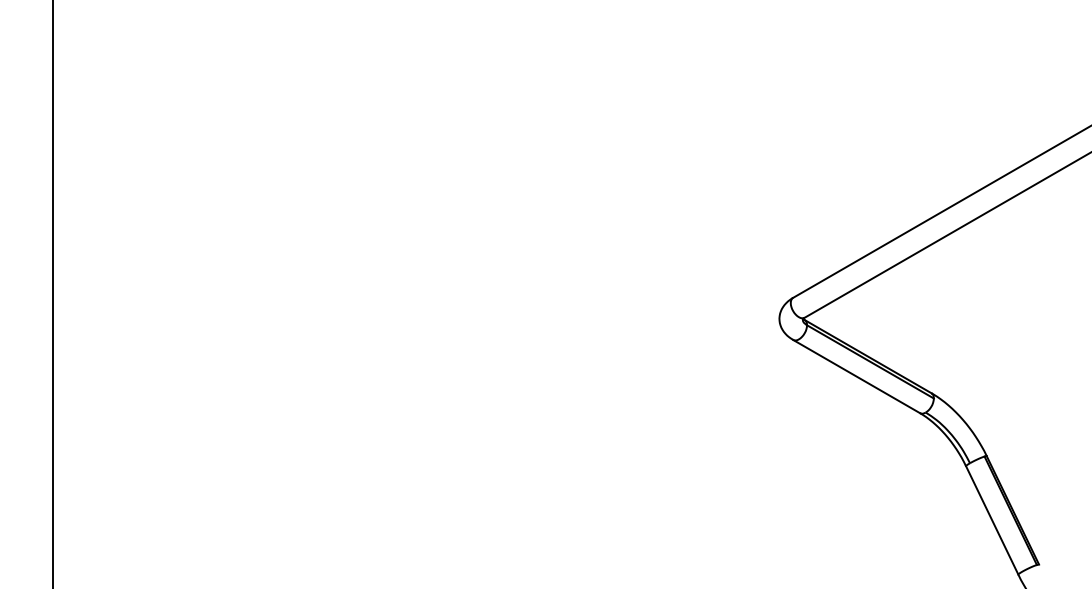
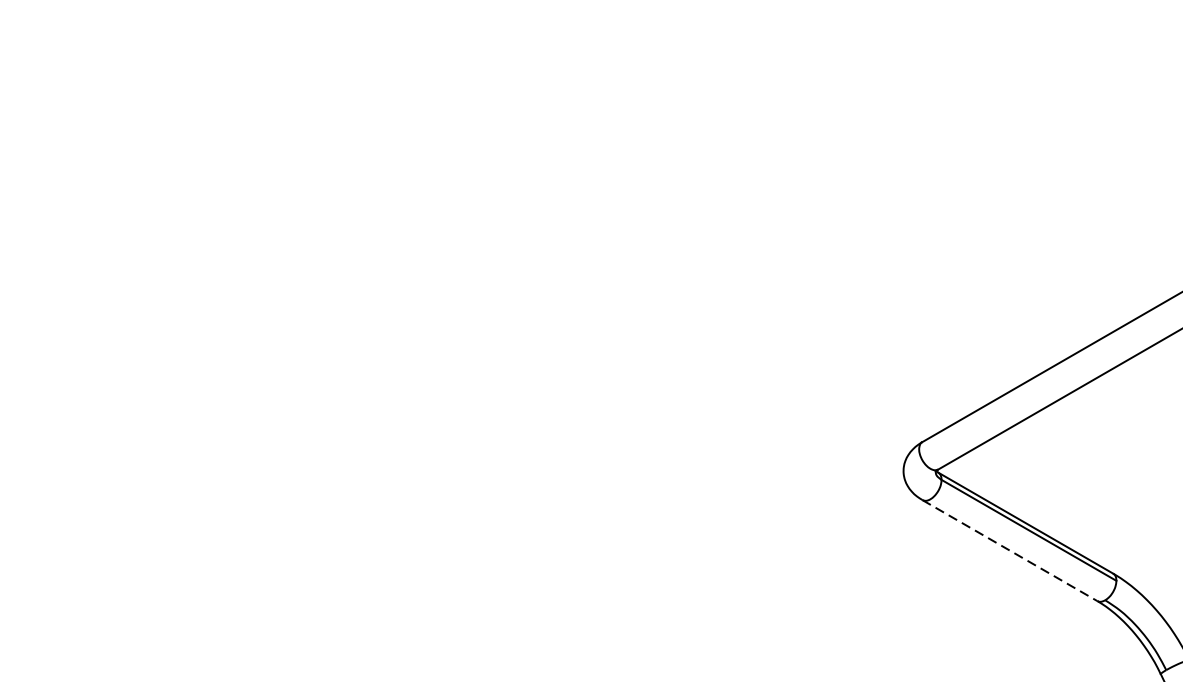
line: (857, 376) -> (1011, 550), solid -> dashed

